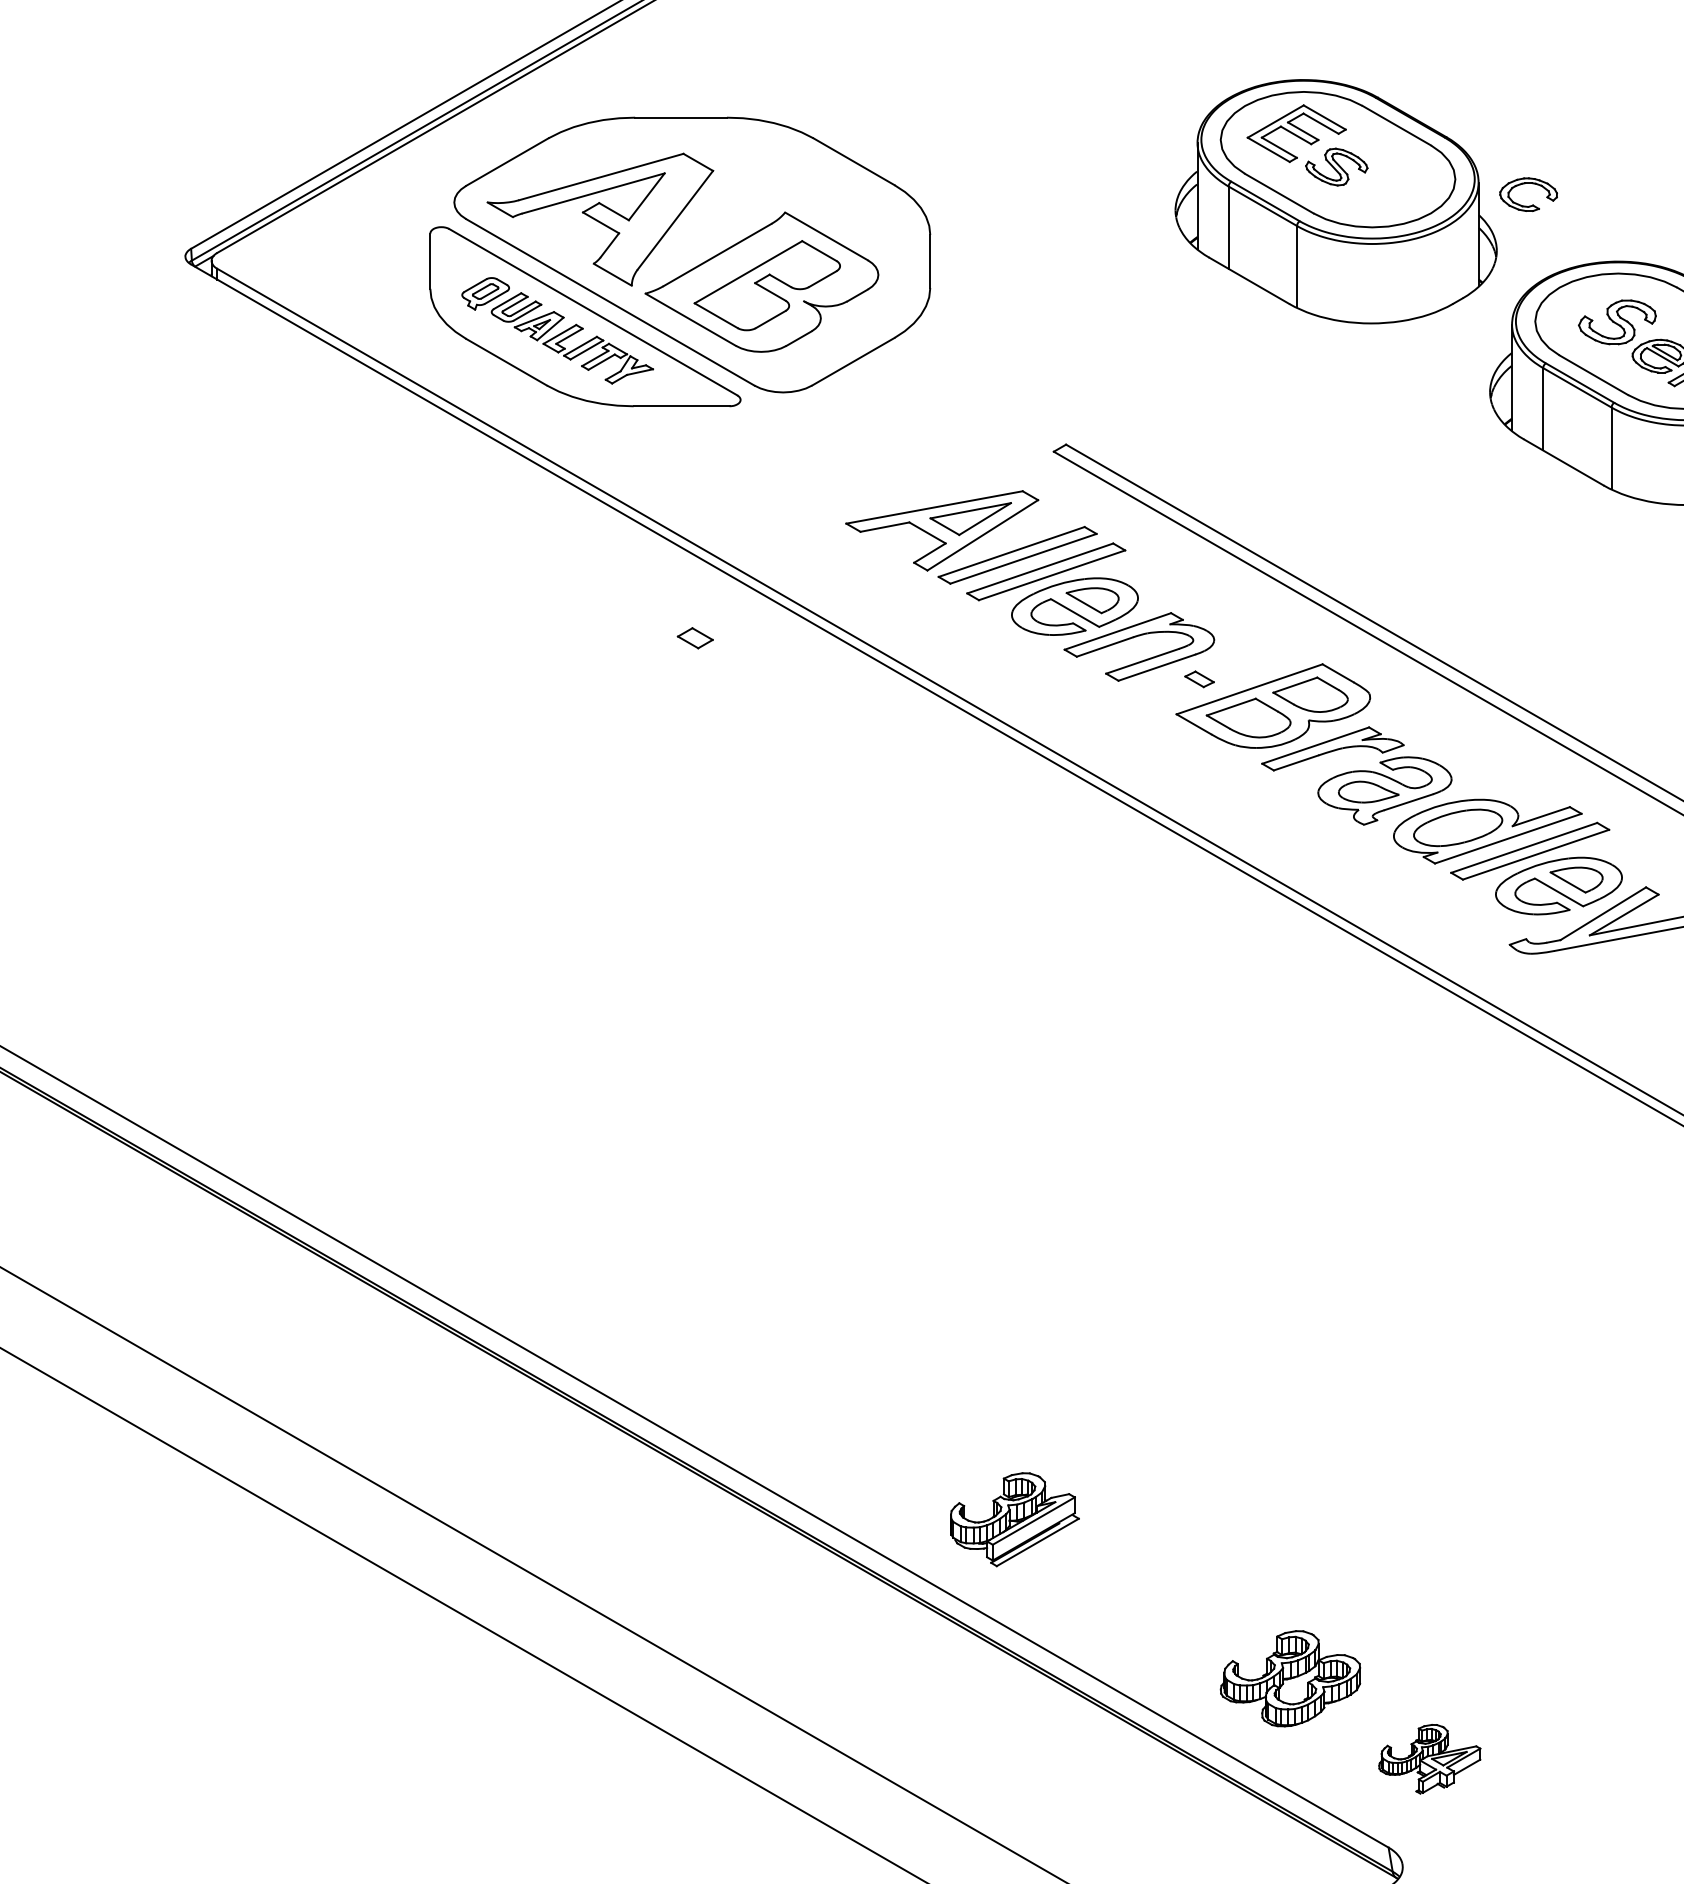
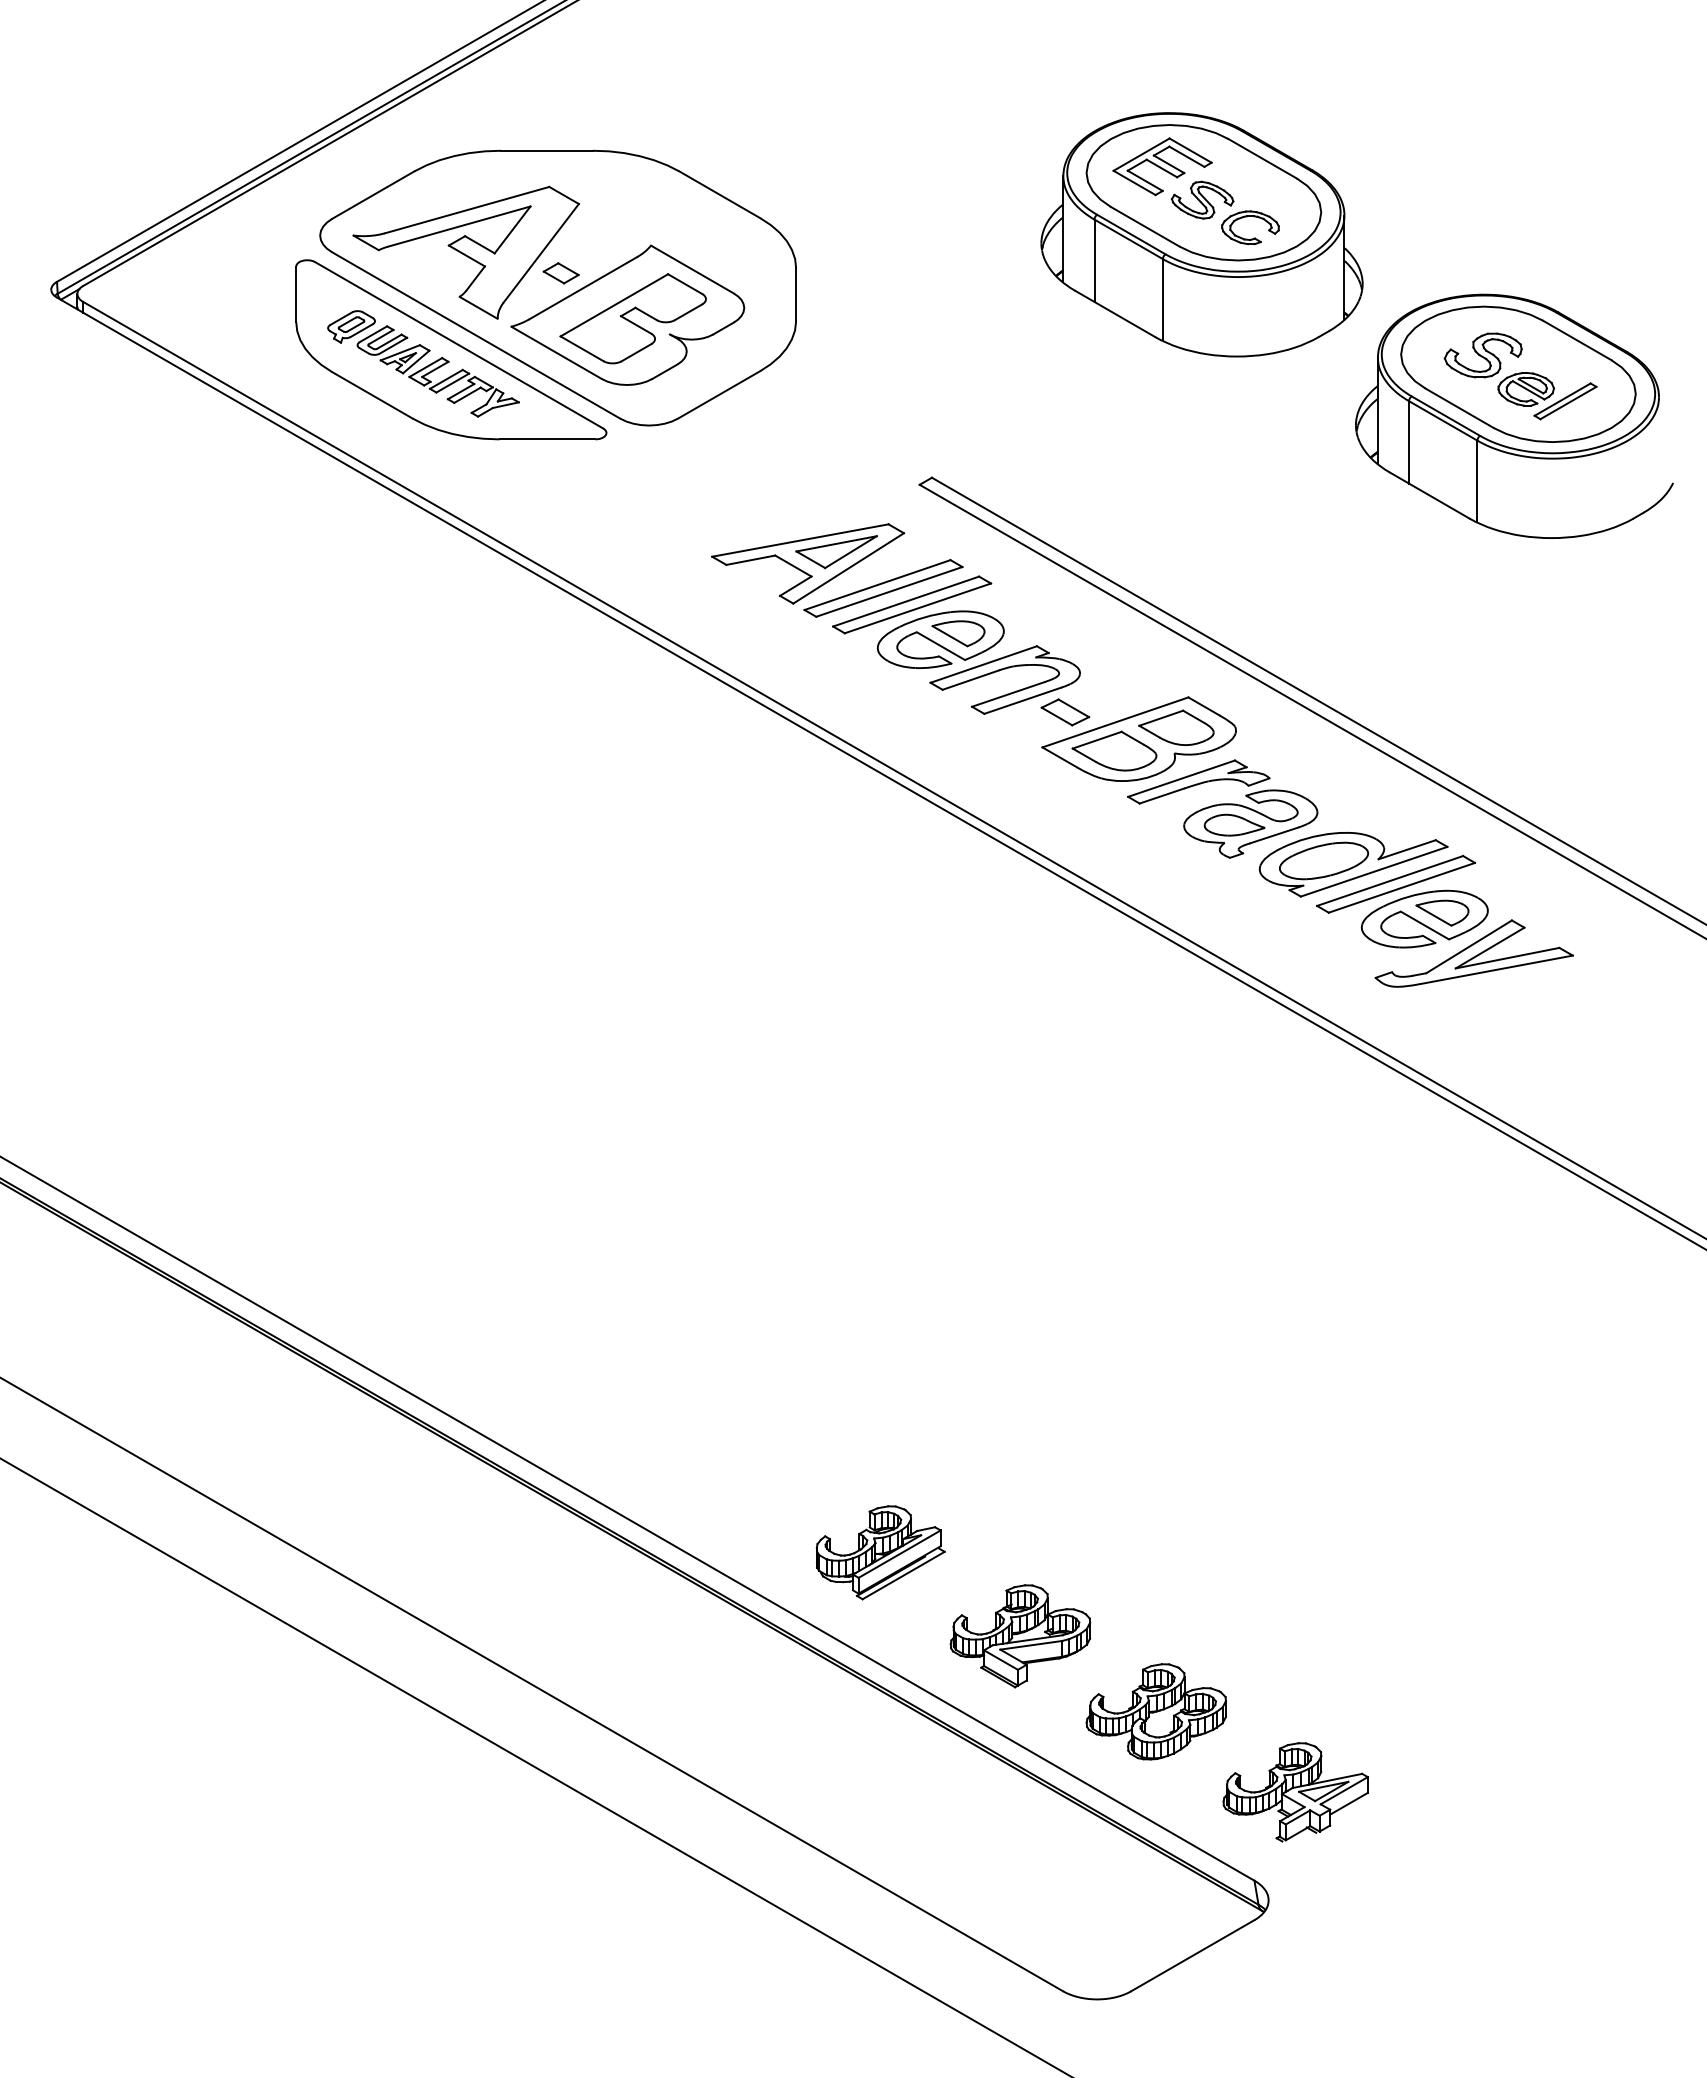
part: (1525, 184) -> (1247, 217), moved
part: (694, 638) -> (560, 273), moved
part: (1199, 679) -> (1065, 712), size x1.67
part: (1154, 1603) -> (1020, 1636), added
part: (1429, 1759) -> (1295, 1792), size x1.43

